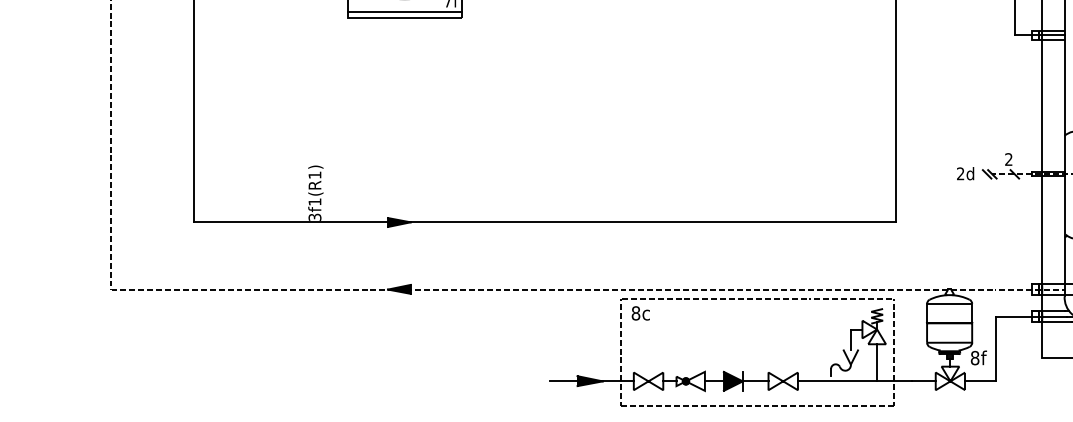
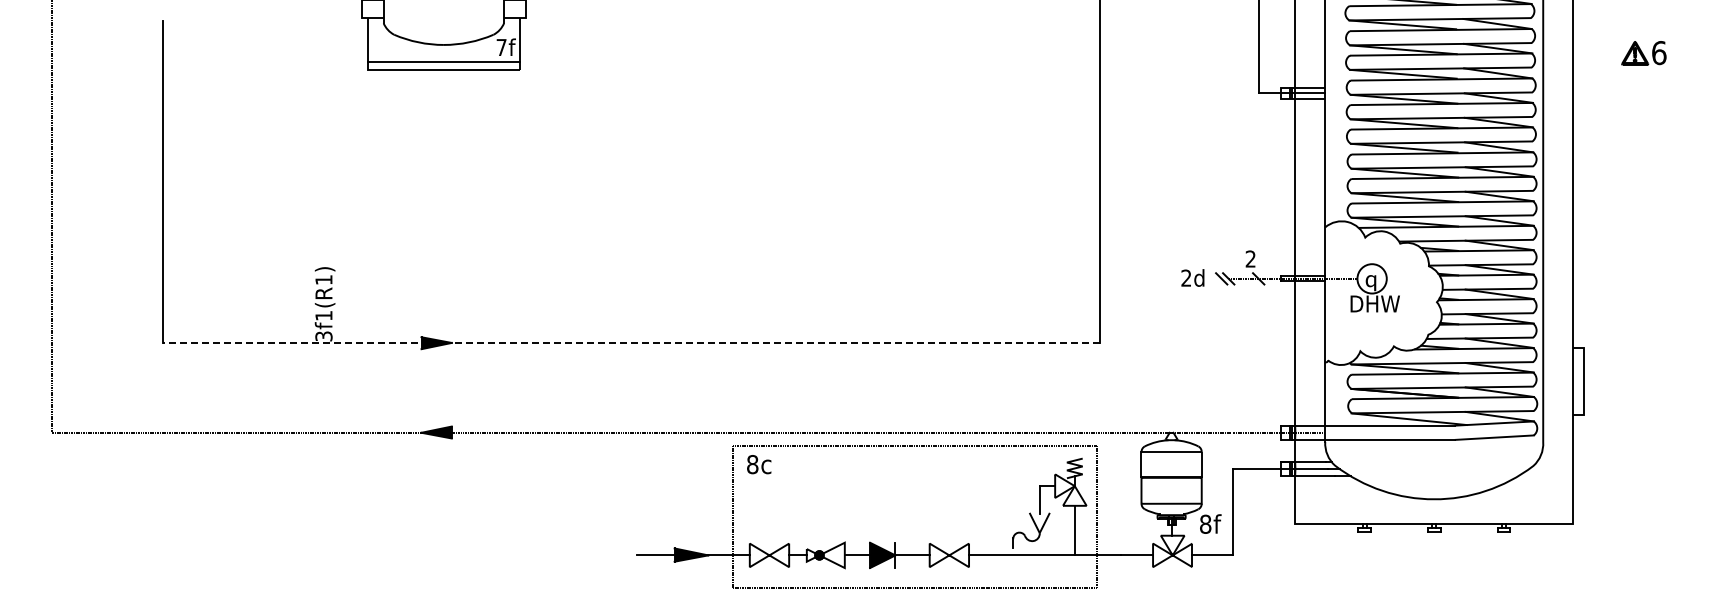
line: (545, 221) -> (631, 342), solid -> dashed

